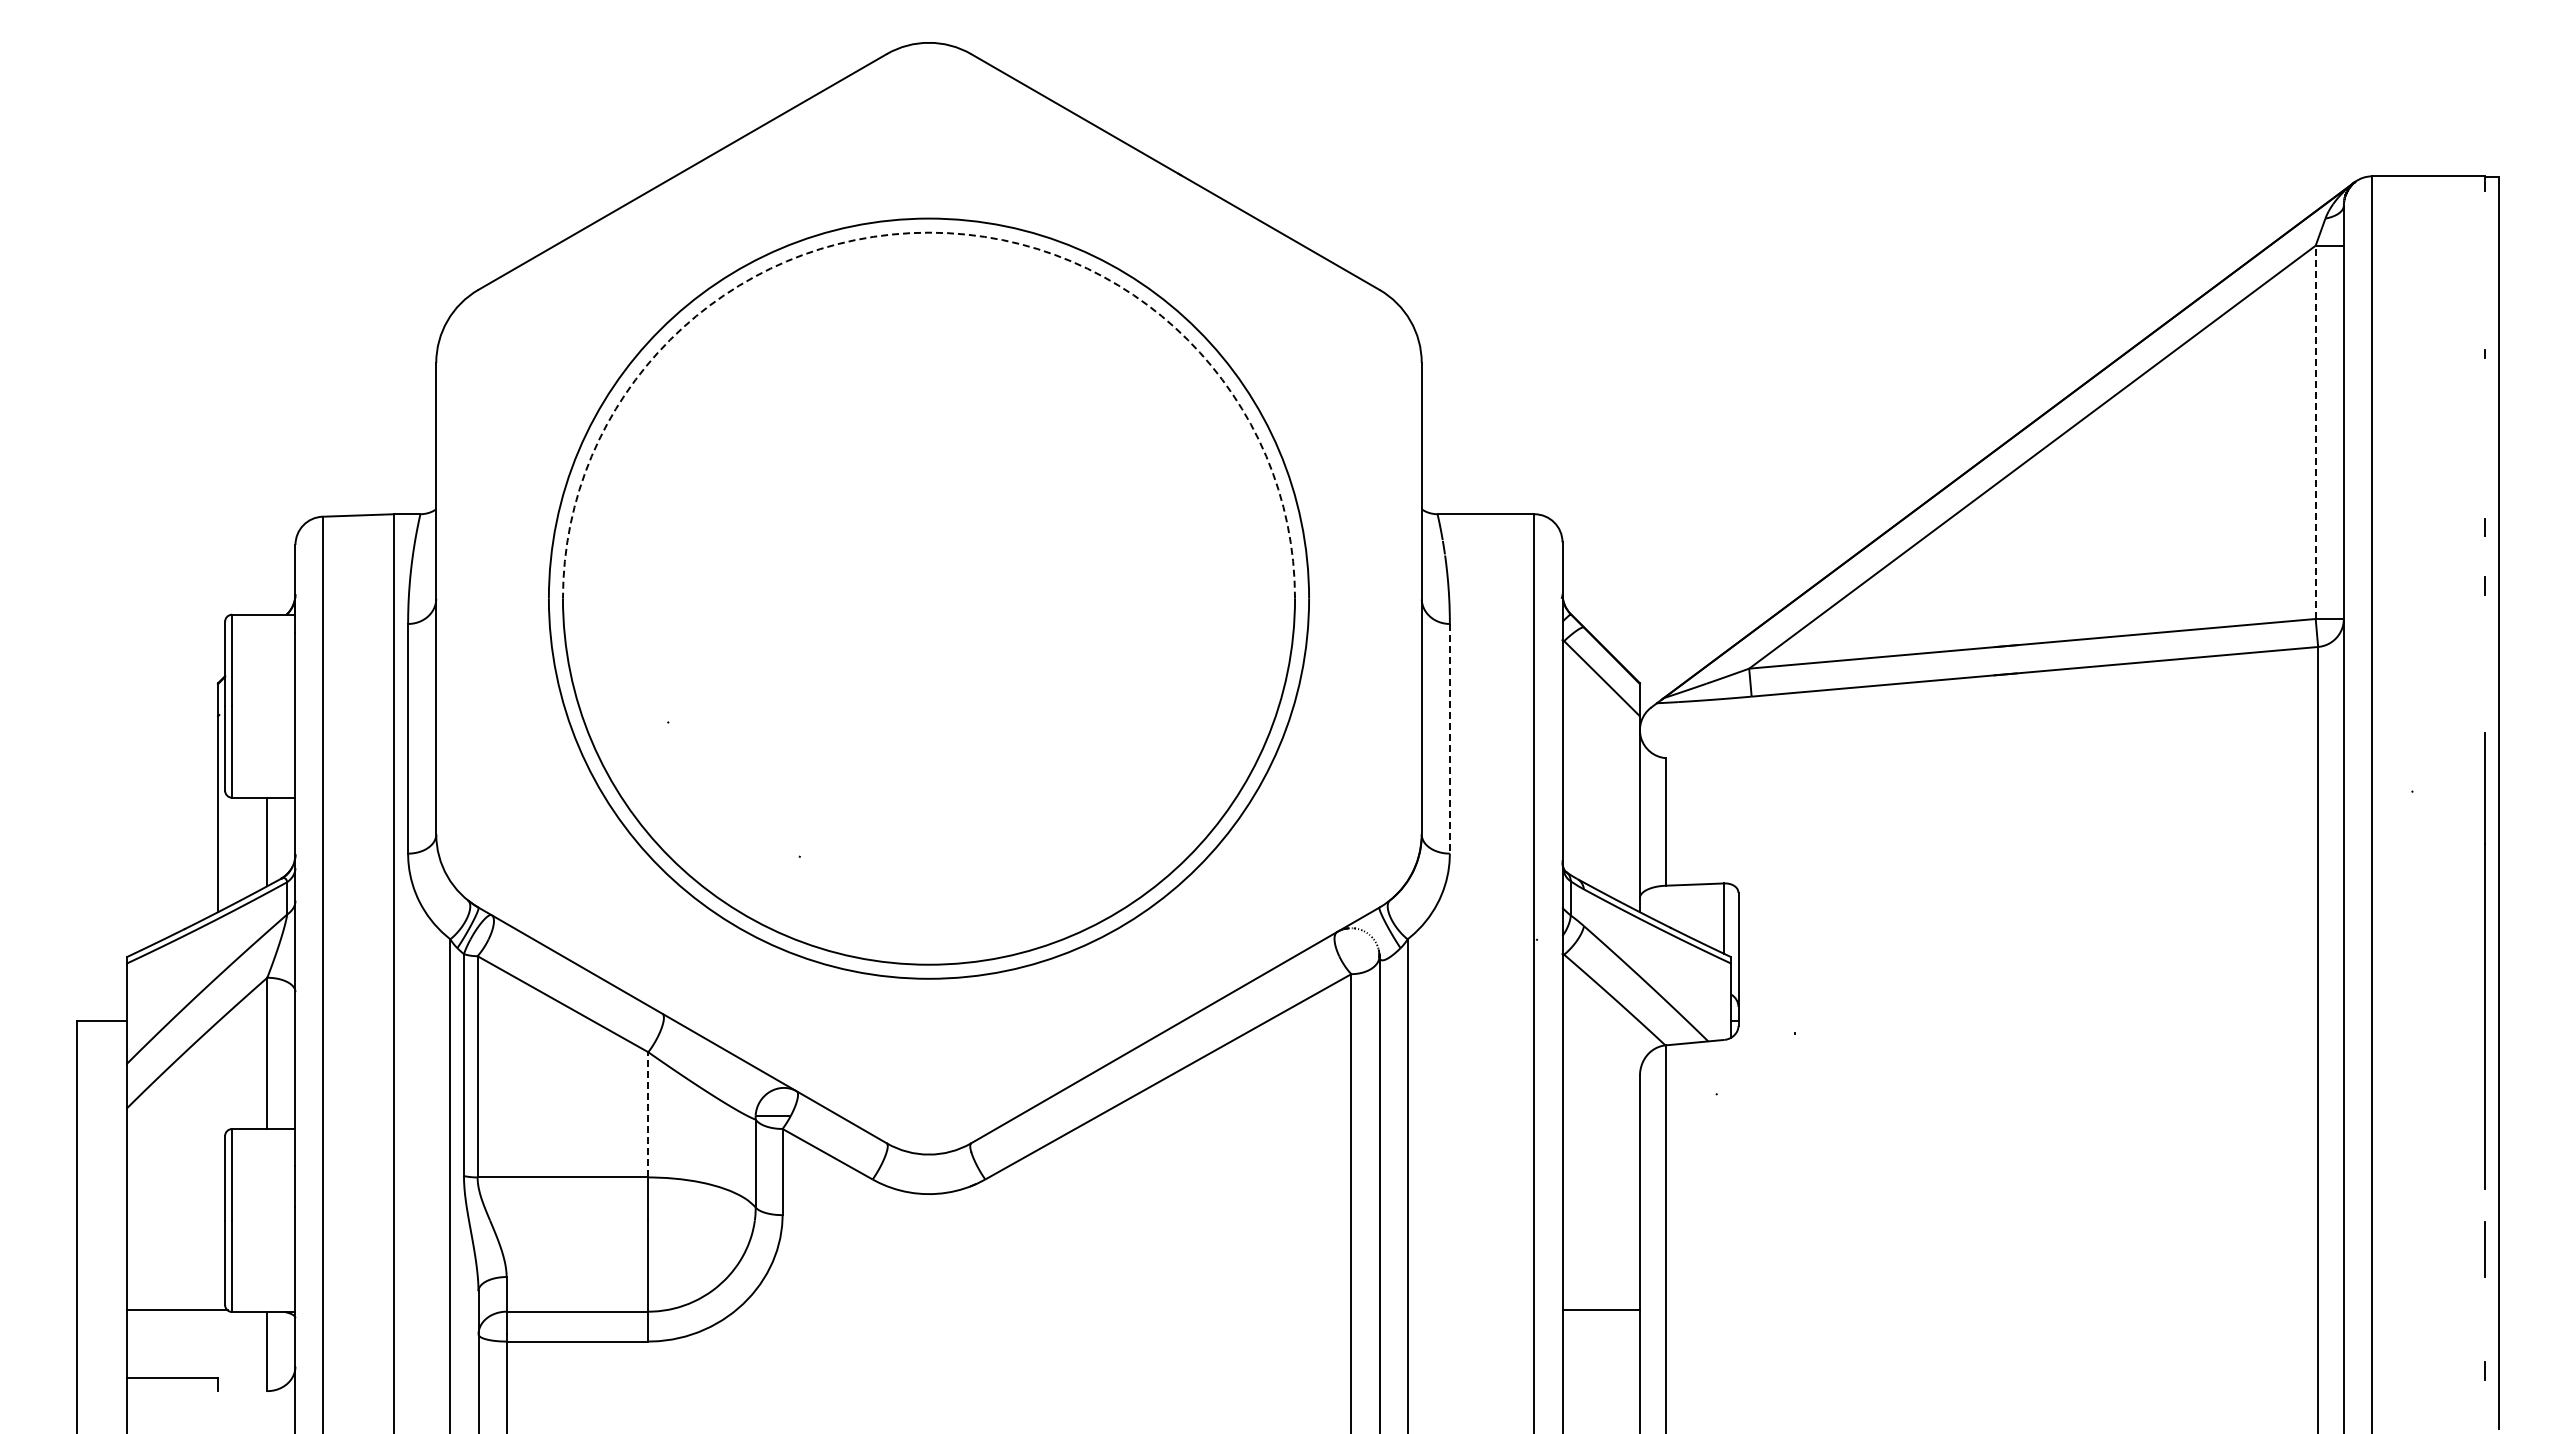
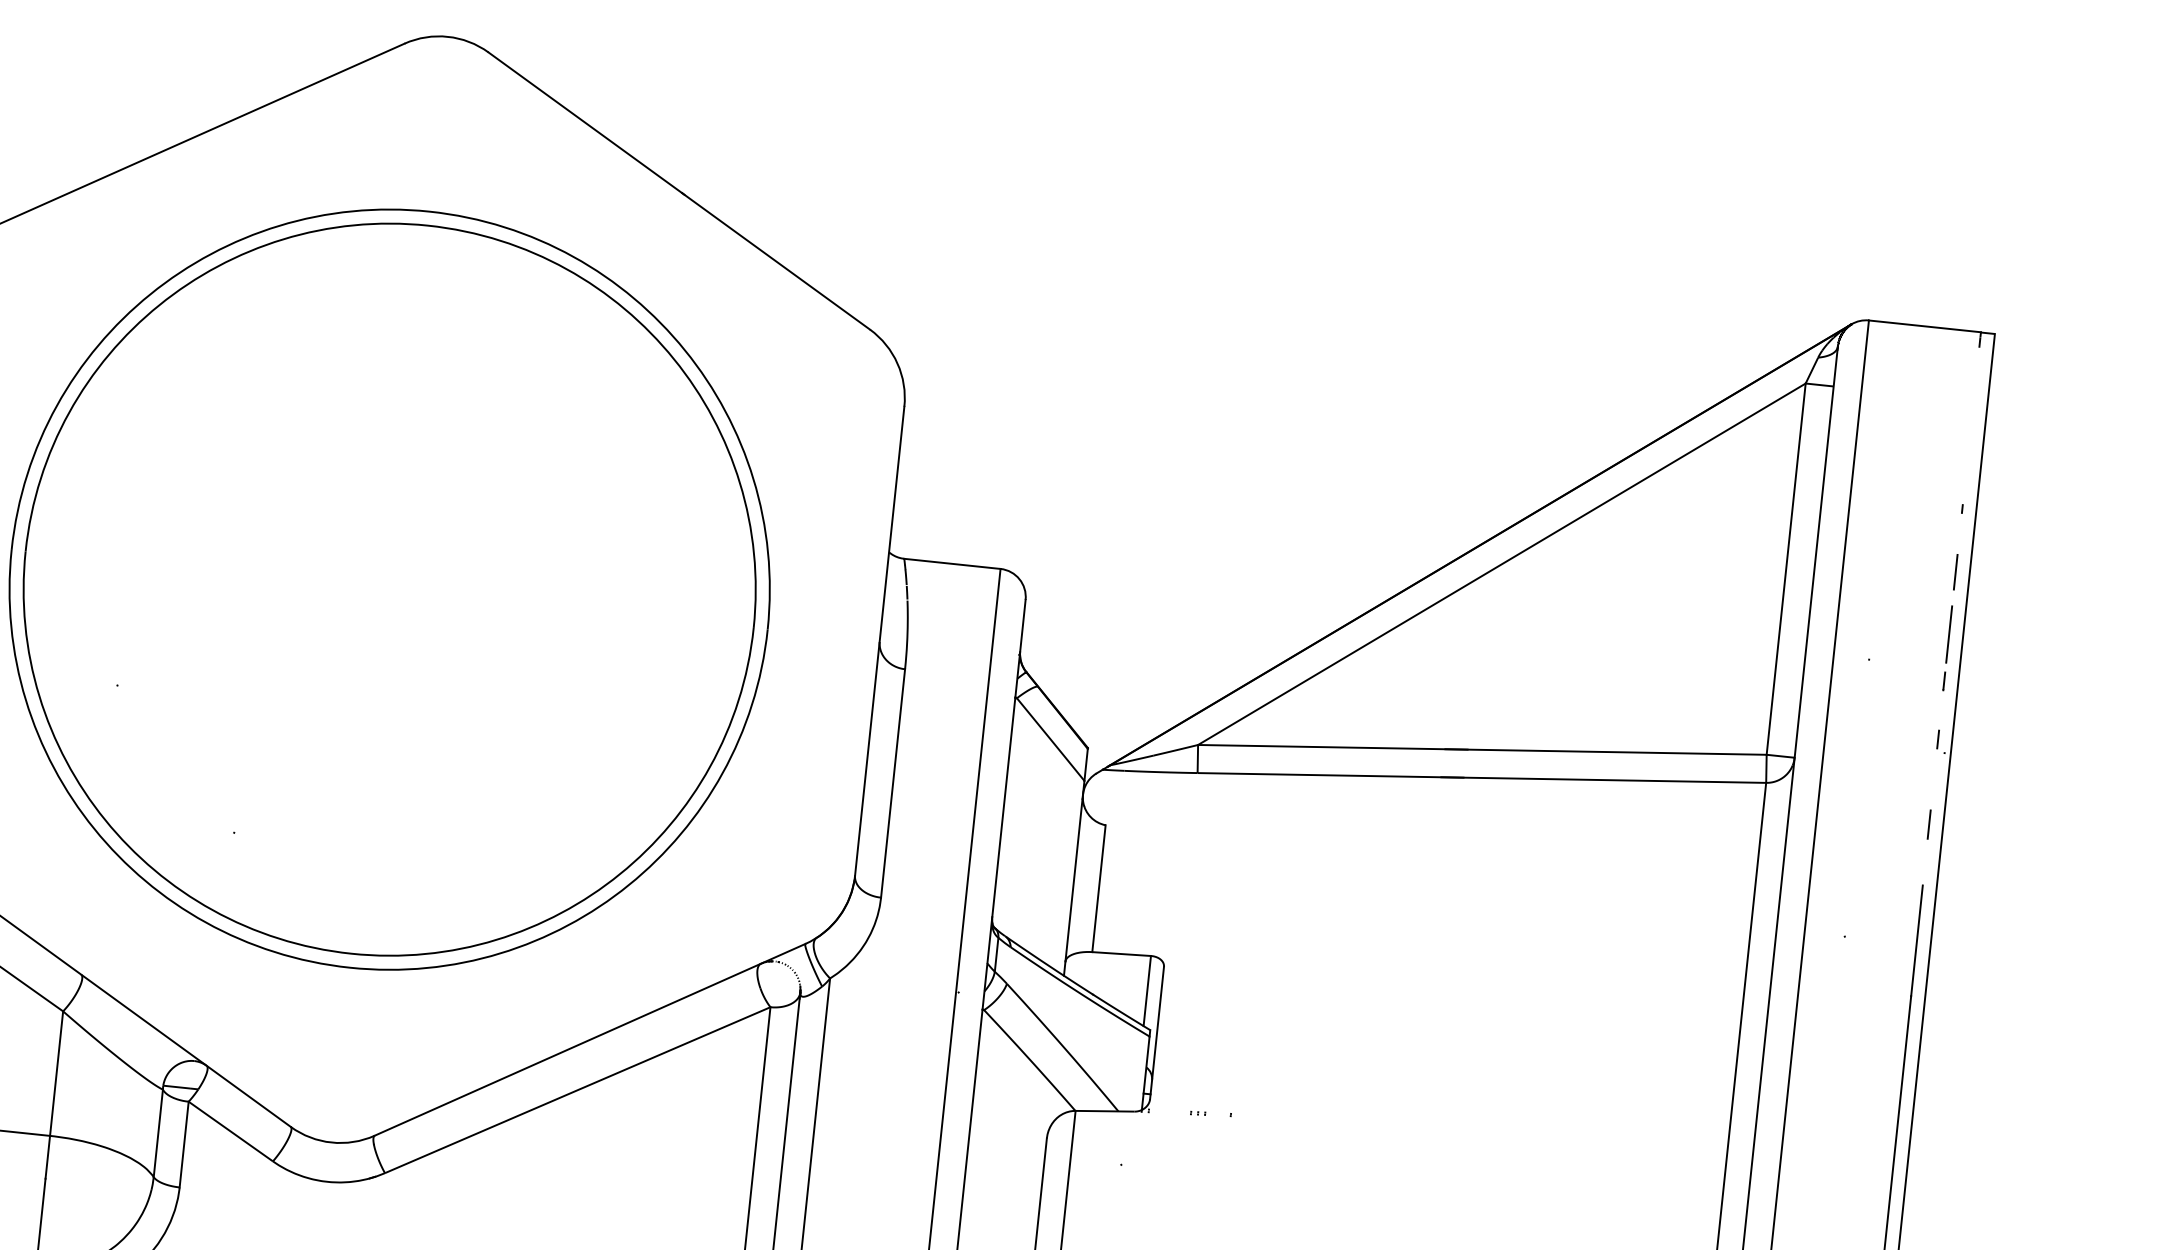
arc: (929, 232) -> (428, 225), dashed -> solid
line: (2484, 417) -> (1955, 572), added
line: (2315, 432) -> (1785, 569), dashed -> solid
line: (2484, 480) -> (1949, 634), added
line: (2484, 671) -> (1929, 824), added
line: (1449, 738) -> (892, 783), dashed -> solid
line: (648, 1114) -> (56, 1073), dashed -> solid

